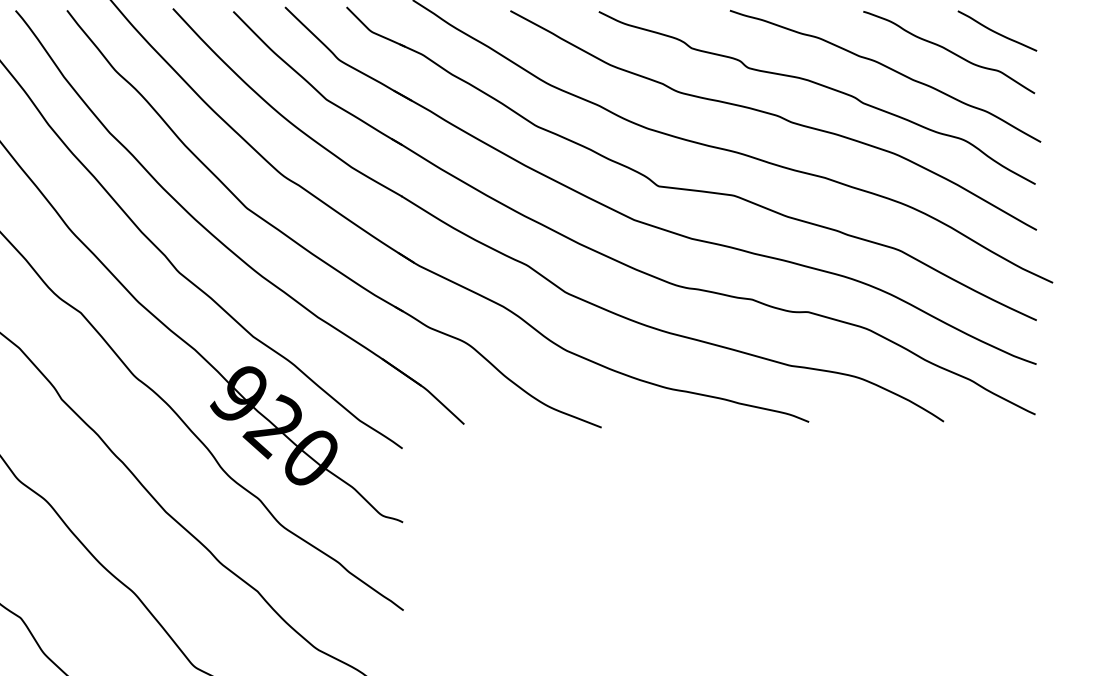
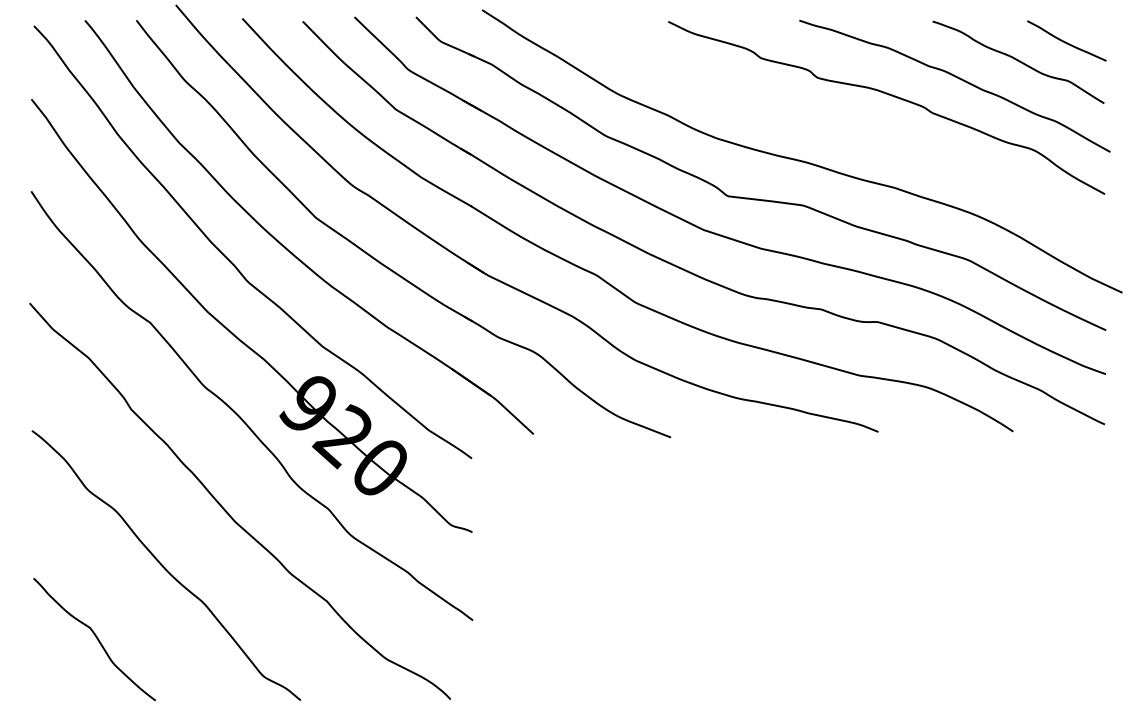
curve: (773, 115) -> (842, 125), removed

